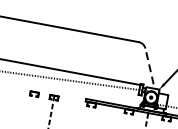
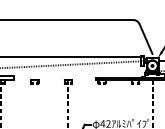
line: (149, 65) -> (145, 38), dashed -> solid
part: (34, 93) -> (34, 81), moved

